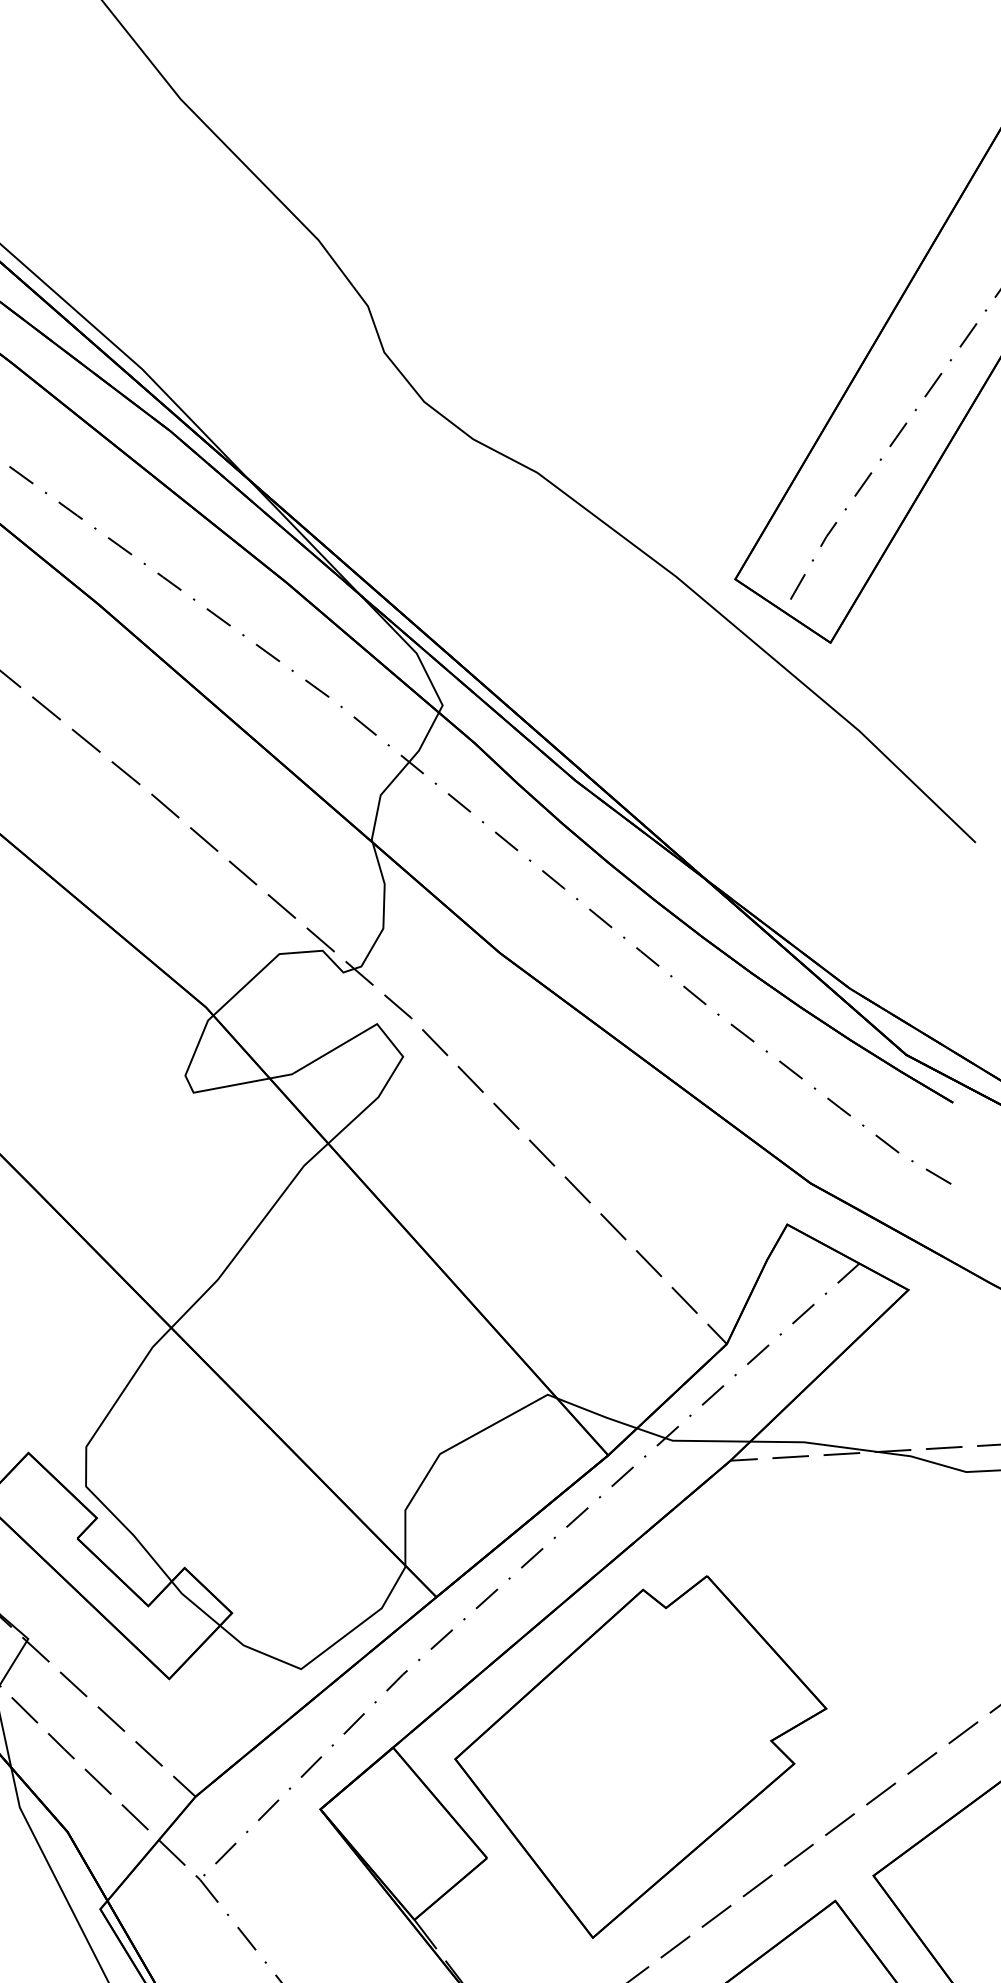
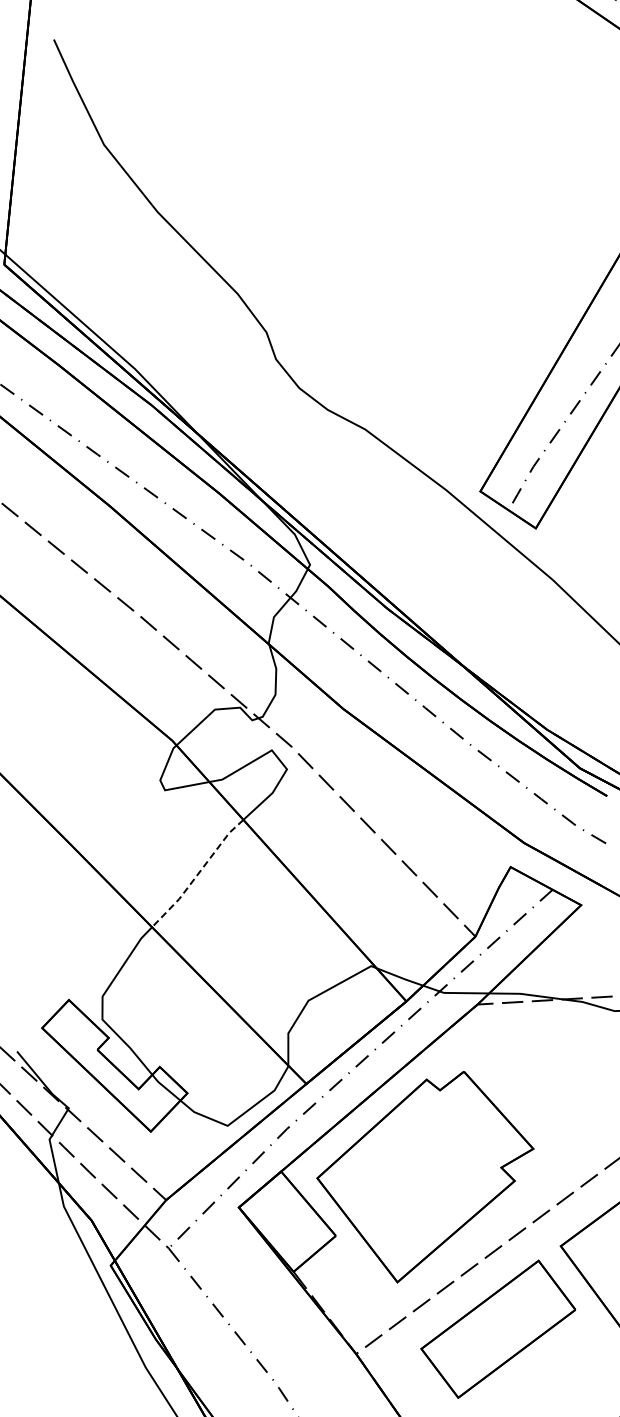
line: (251, 1235) -> (198, 873), solid -> dashed

